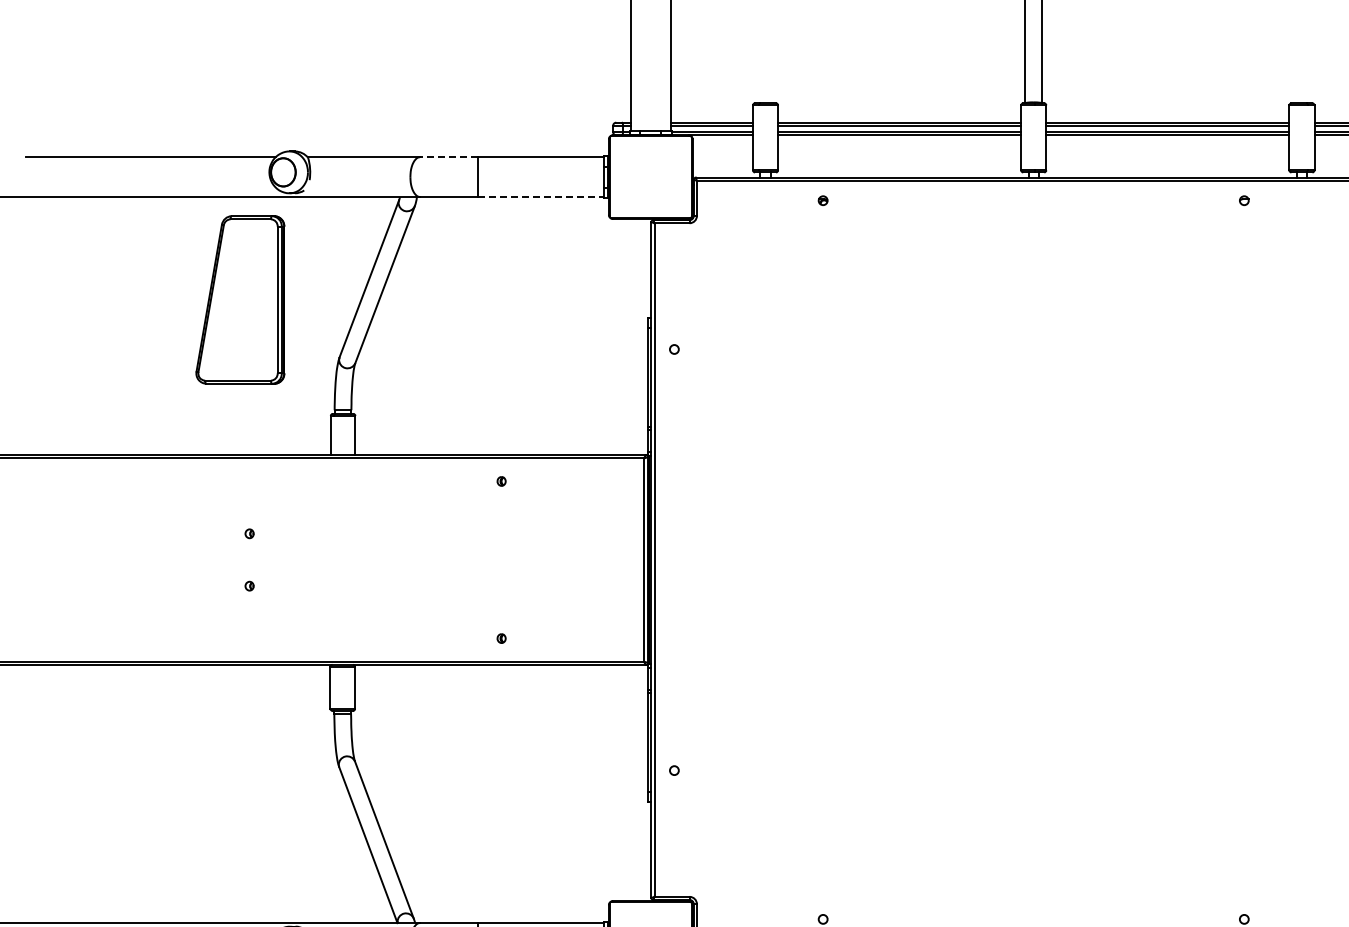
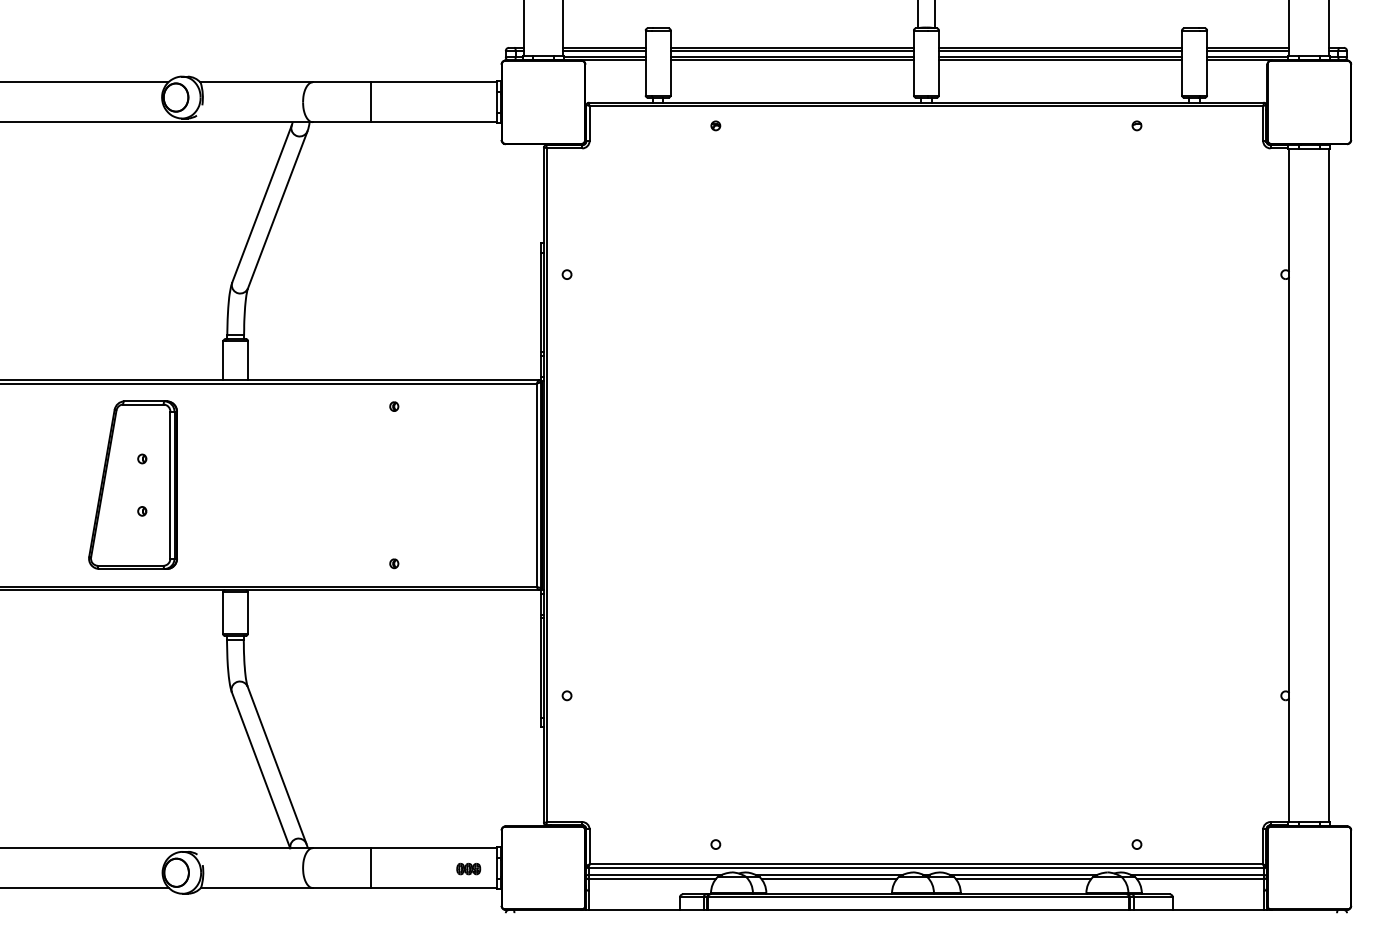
line: (448, 157) -> (341, 82), dashed -> solid
line: (541, 197) -> (434, 122), dashed -> solid
part: (239, 299) -> (132, 484), moved

